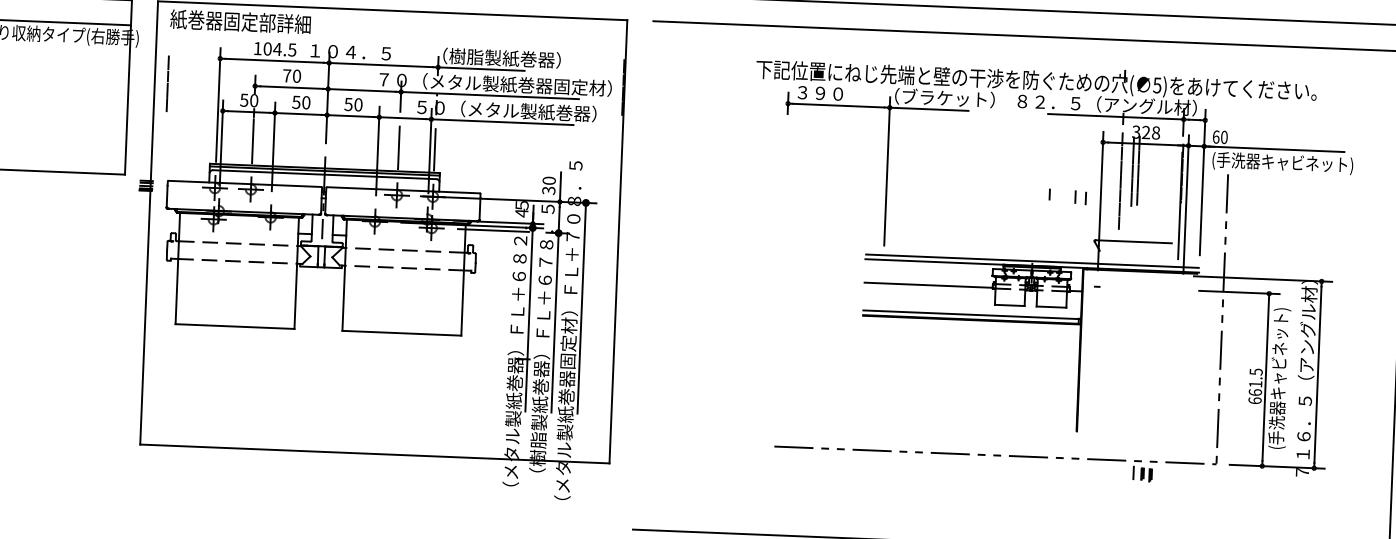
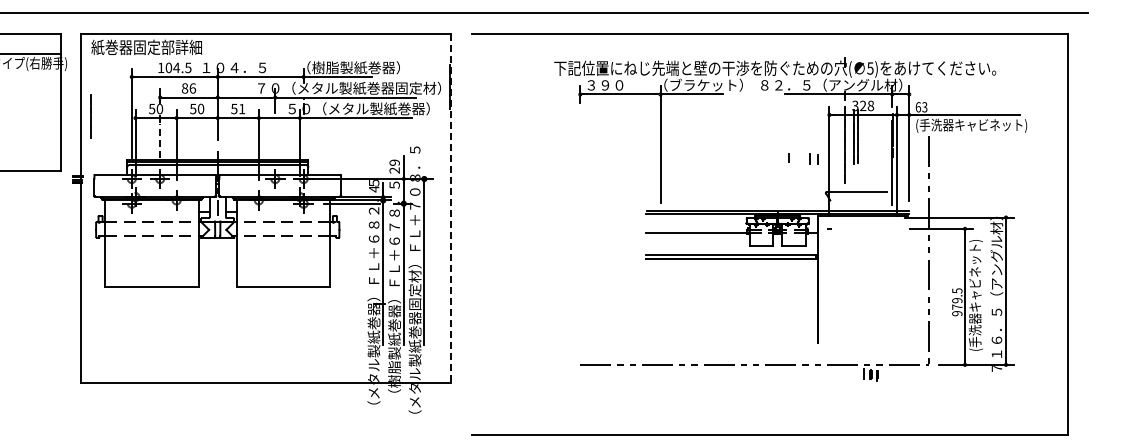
text: (291, 76) -> (188, 88), 70 -> 86
line: (166, 83) -> (90, 116), moved
text: (358, 104) -> (242, 108), 50 -> 51
text: (1223, 137) -> (924, 107), 60 -> 63
line: (253, 140) -> (160, 140), solid -> dashed
line: (399, 147) -> (275, 141), removed
line: (434, 149) -> (303, 141), removed
text: (548, 185) -> (394, 166), 30 -> 29
line: (618, 241) -> (451, 208), solid -> dashed
text: (1255, 393) -> (957, 307), 661.5 -> 979.5

